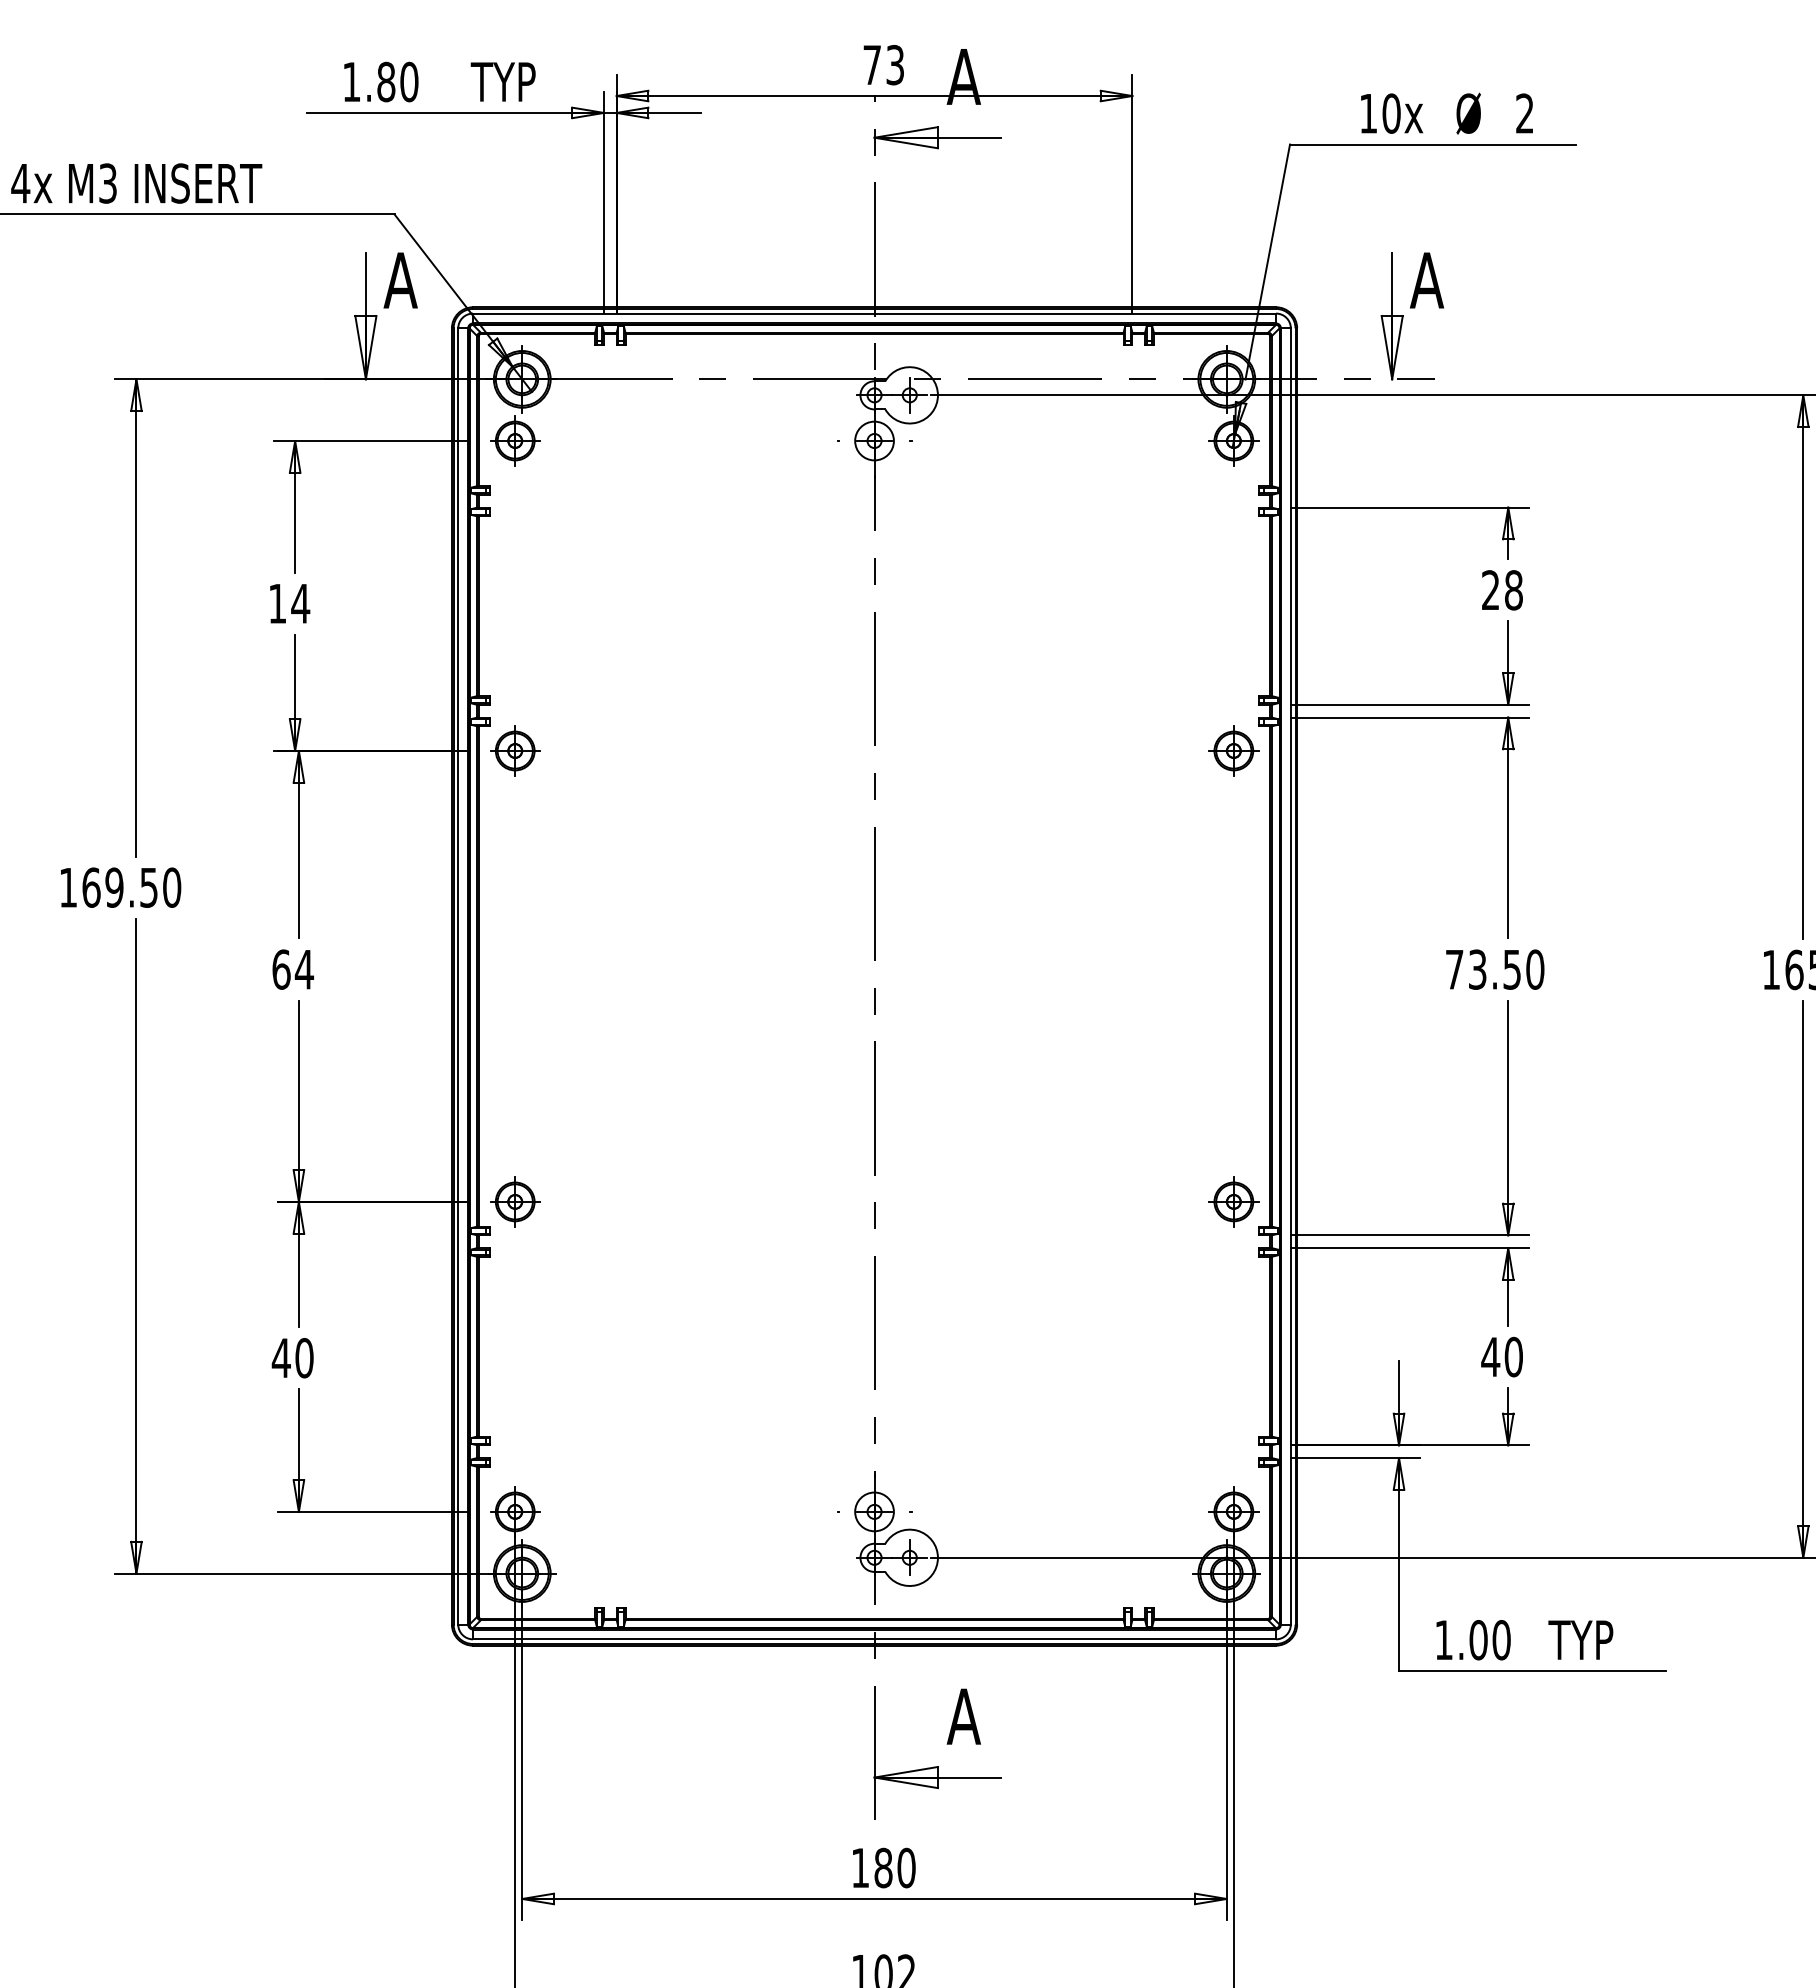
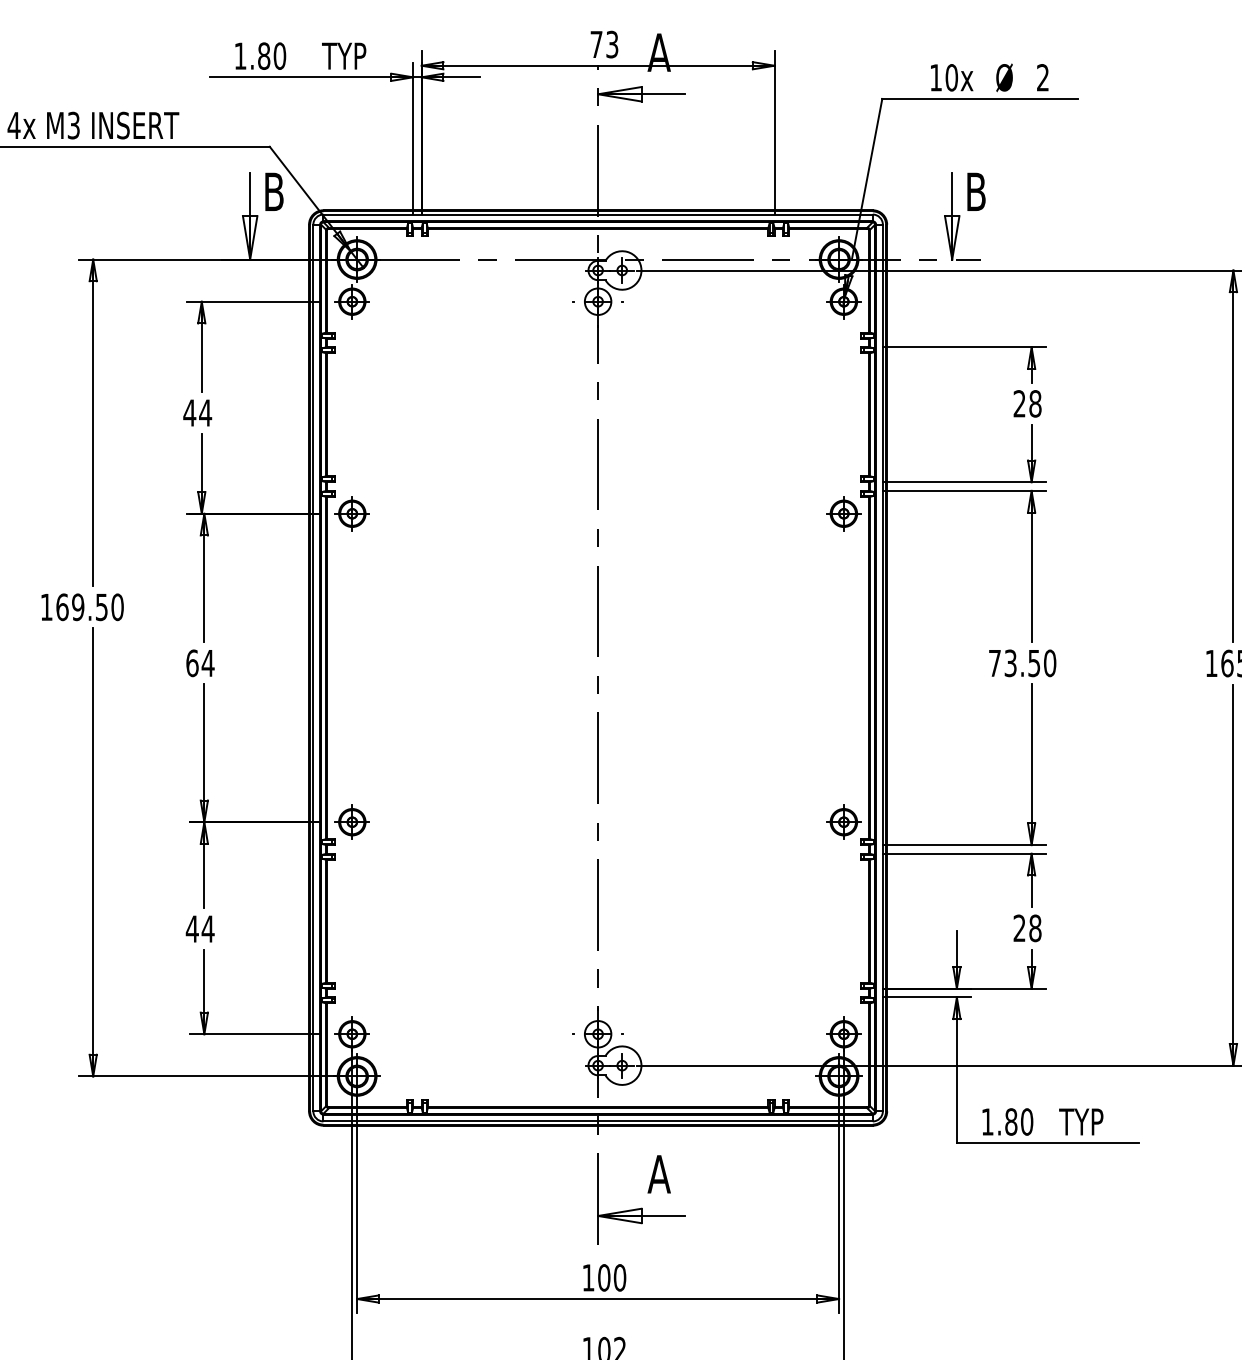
text: (399, 279) -> (273, 191), A -> B
text: (1426, 279) -> (975, 191), A -> B
text: (277, 602) -> (189, 412), 14 -> 44
text: (1502, 1355) -> (1027, 927), 40 -> 28
text: (303, 1357) -> (207, 928), 40 -> 44
text: (1478, 1639) -> (1011, 1121), 1.00 -> 1.80
text: (883, 1867) -> (604, 1277), 180 -> 100

